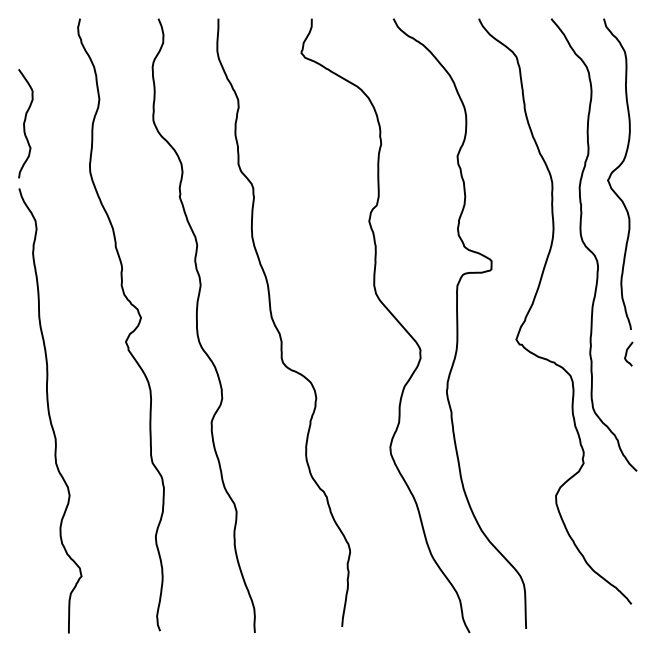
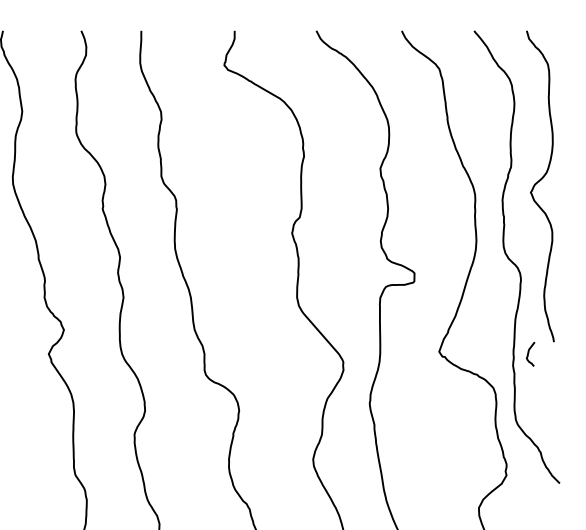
curve: (627, 353) -> (529, 353), moved

